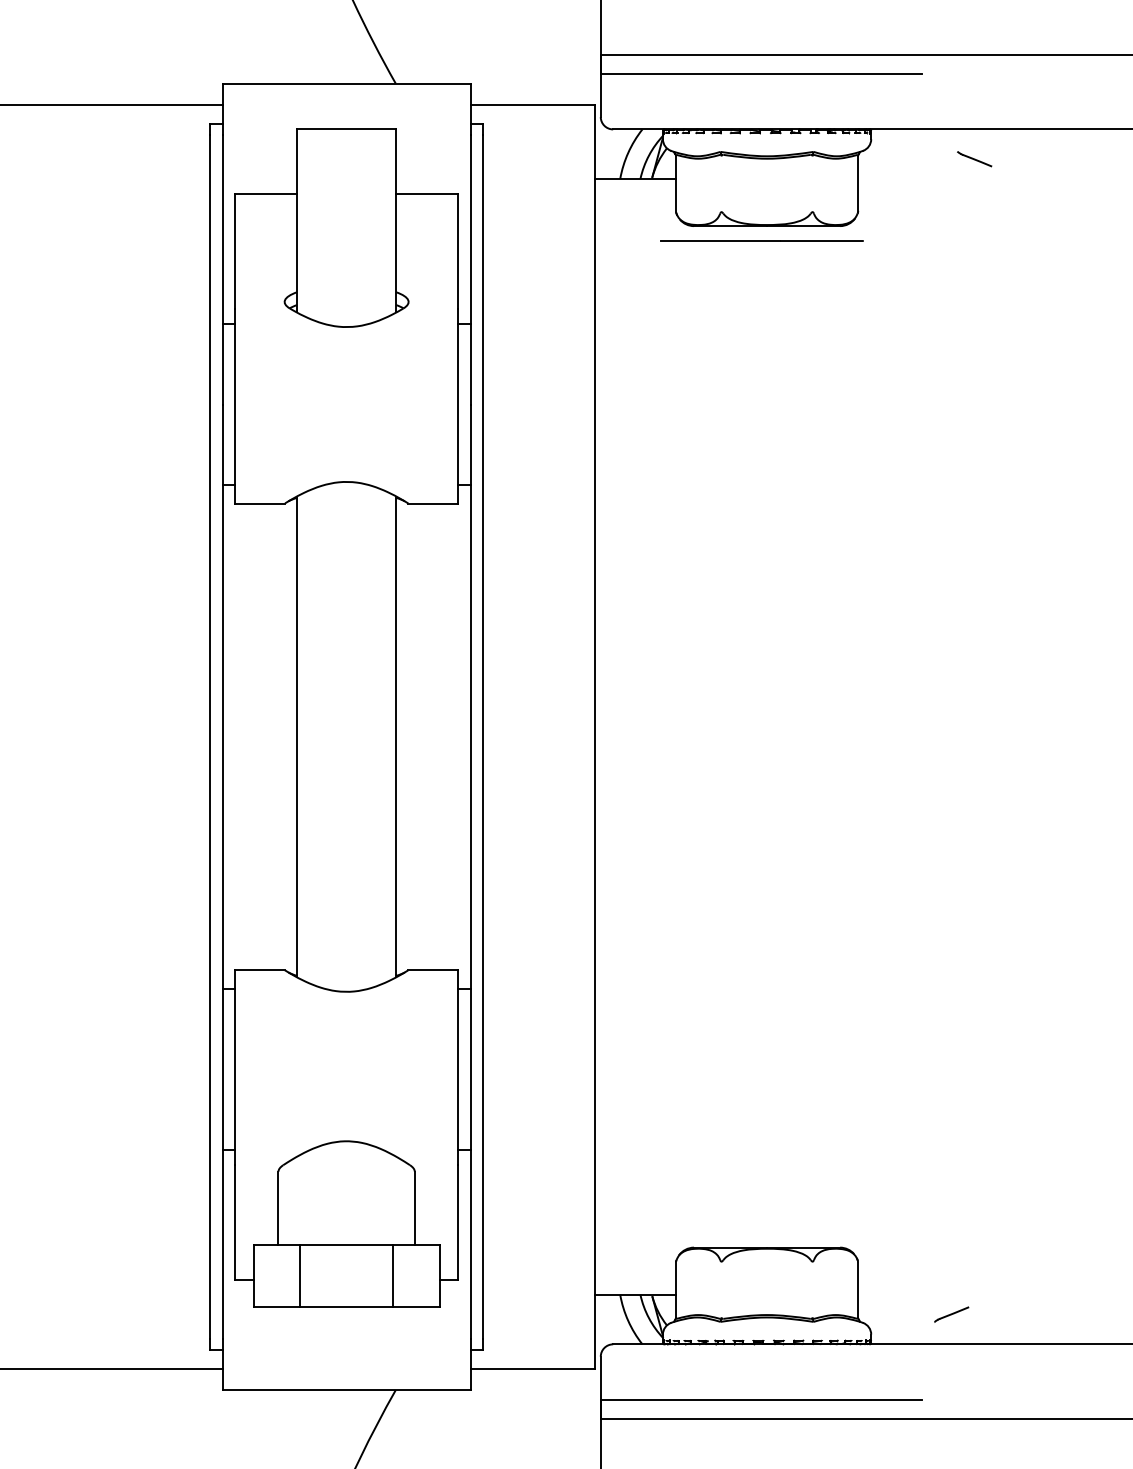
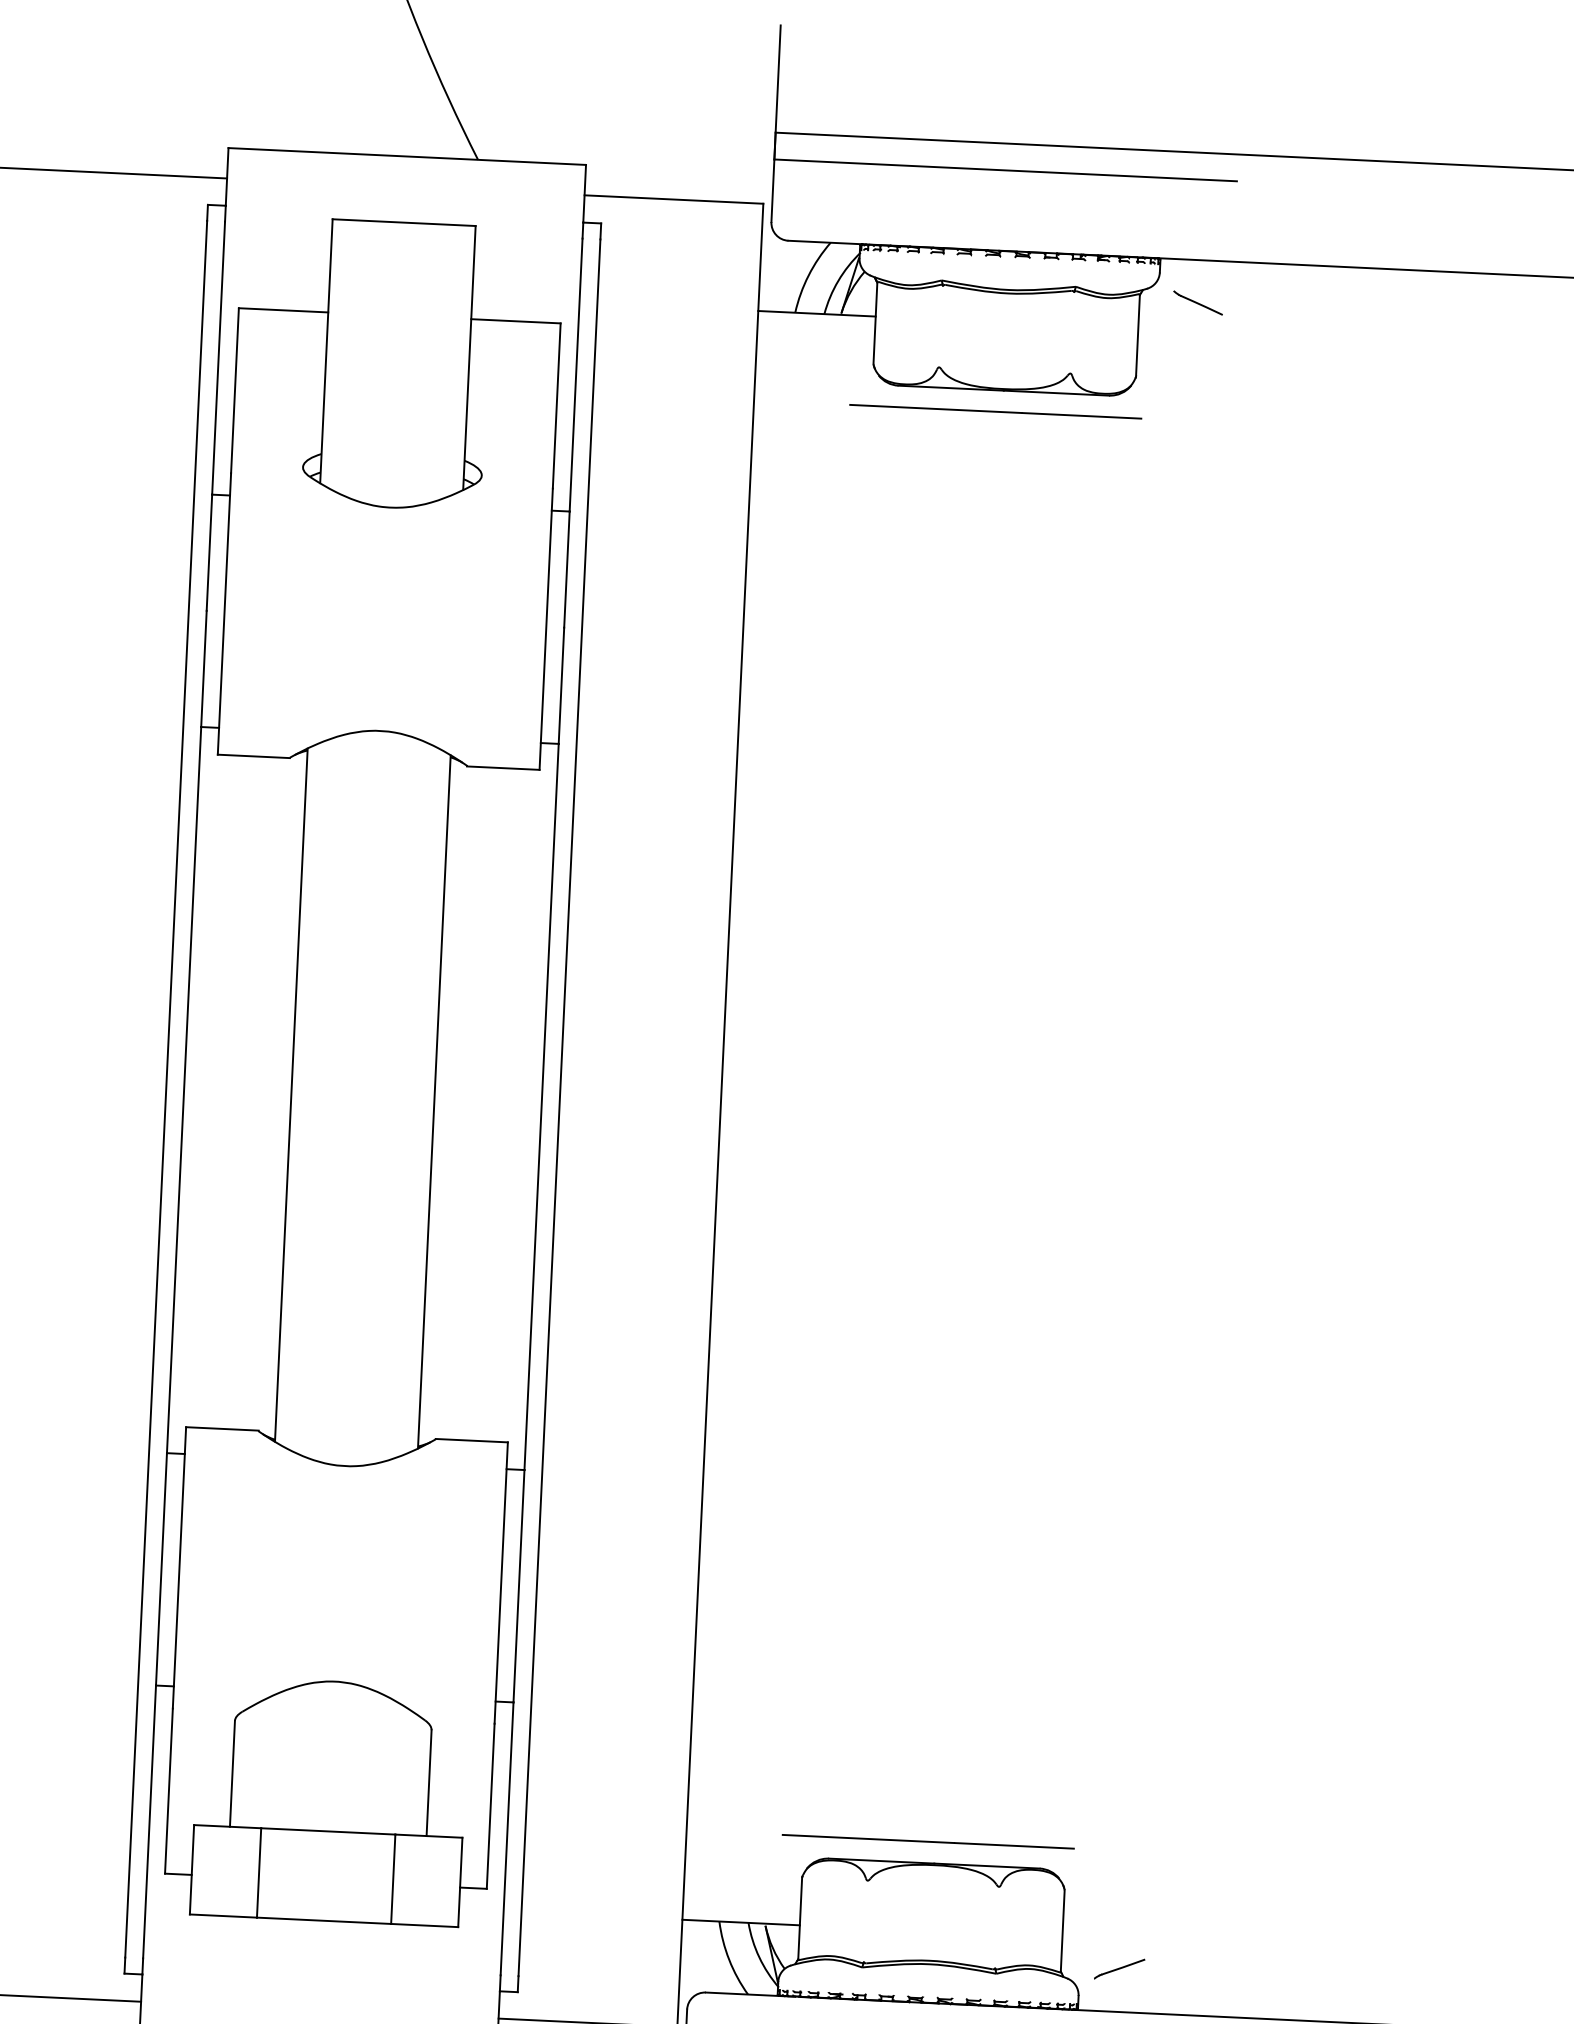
line: (974, 159) -> (1197, 303), moved
line: (761, 1232) -> (927, 1841), added
line: (951, 1314) -> (1119, 1968), moved

